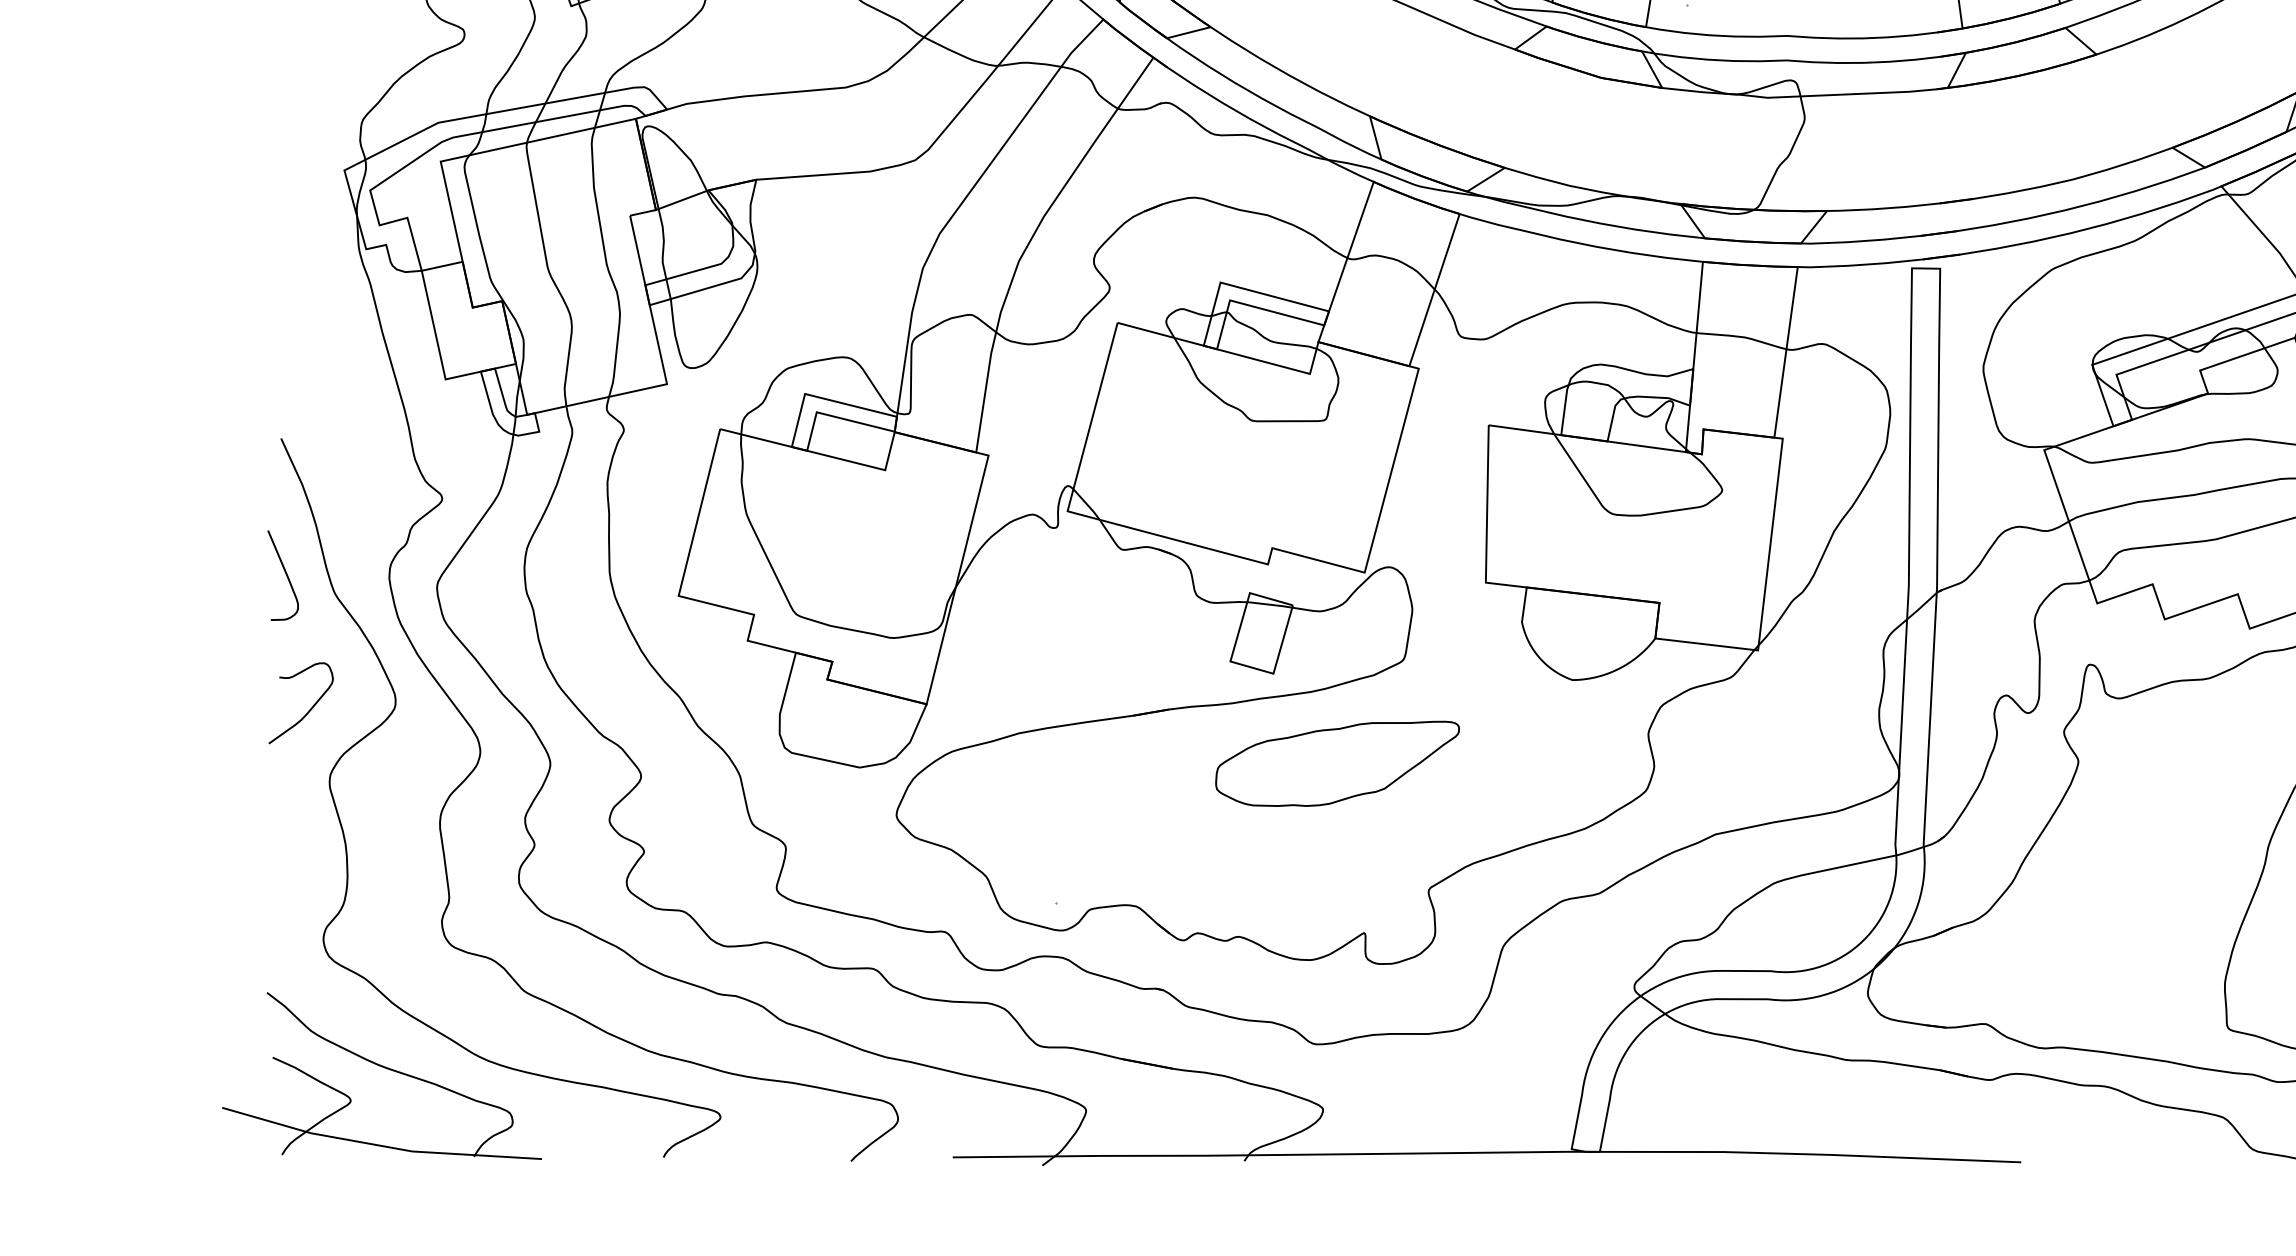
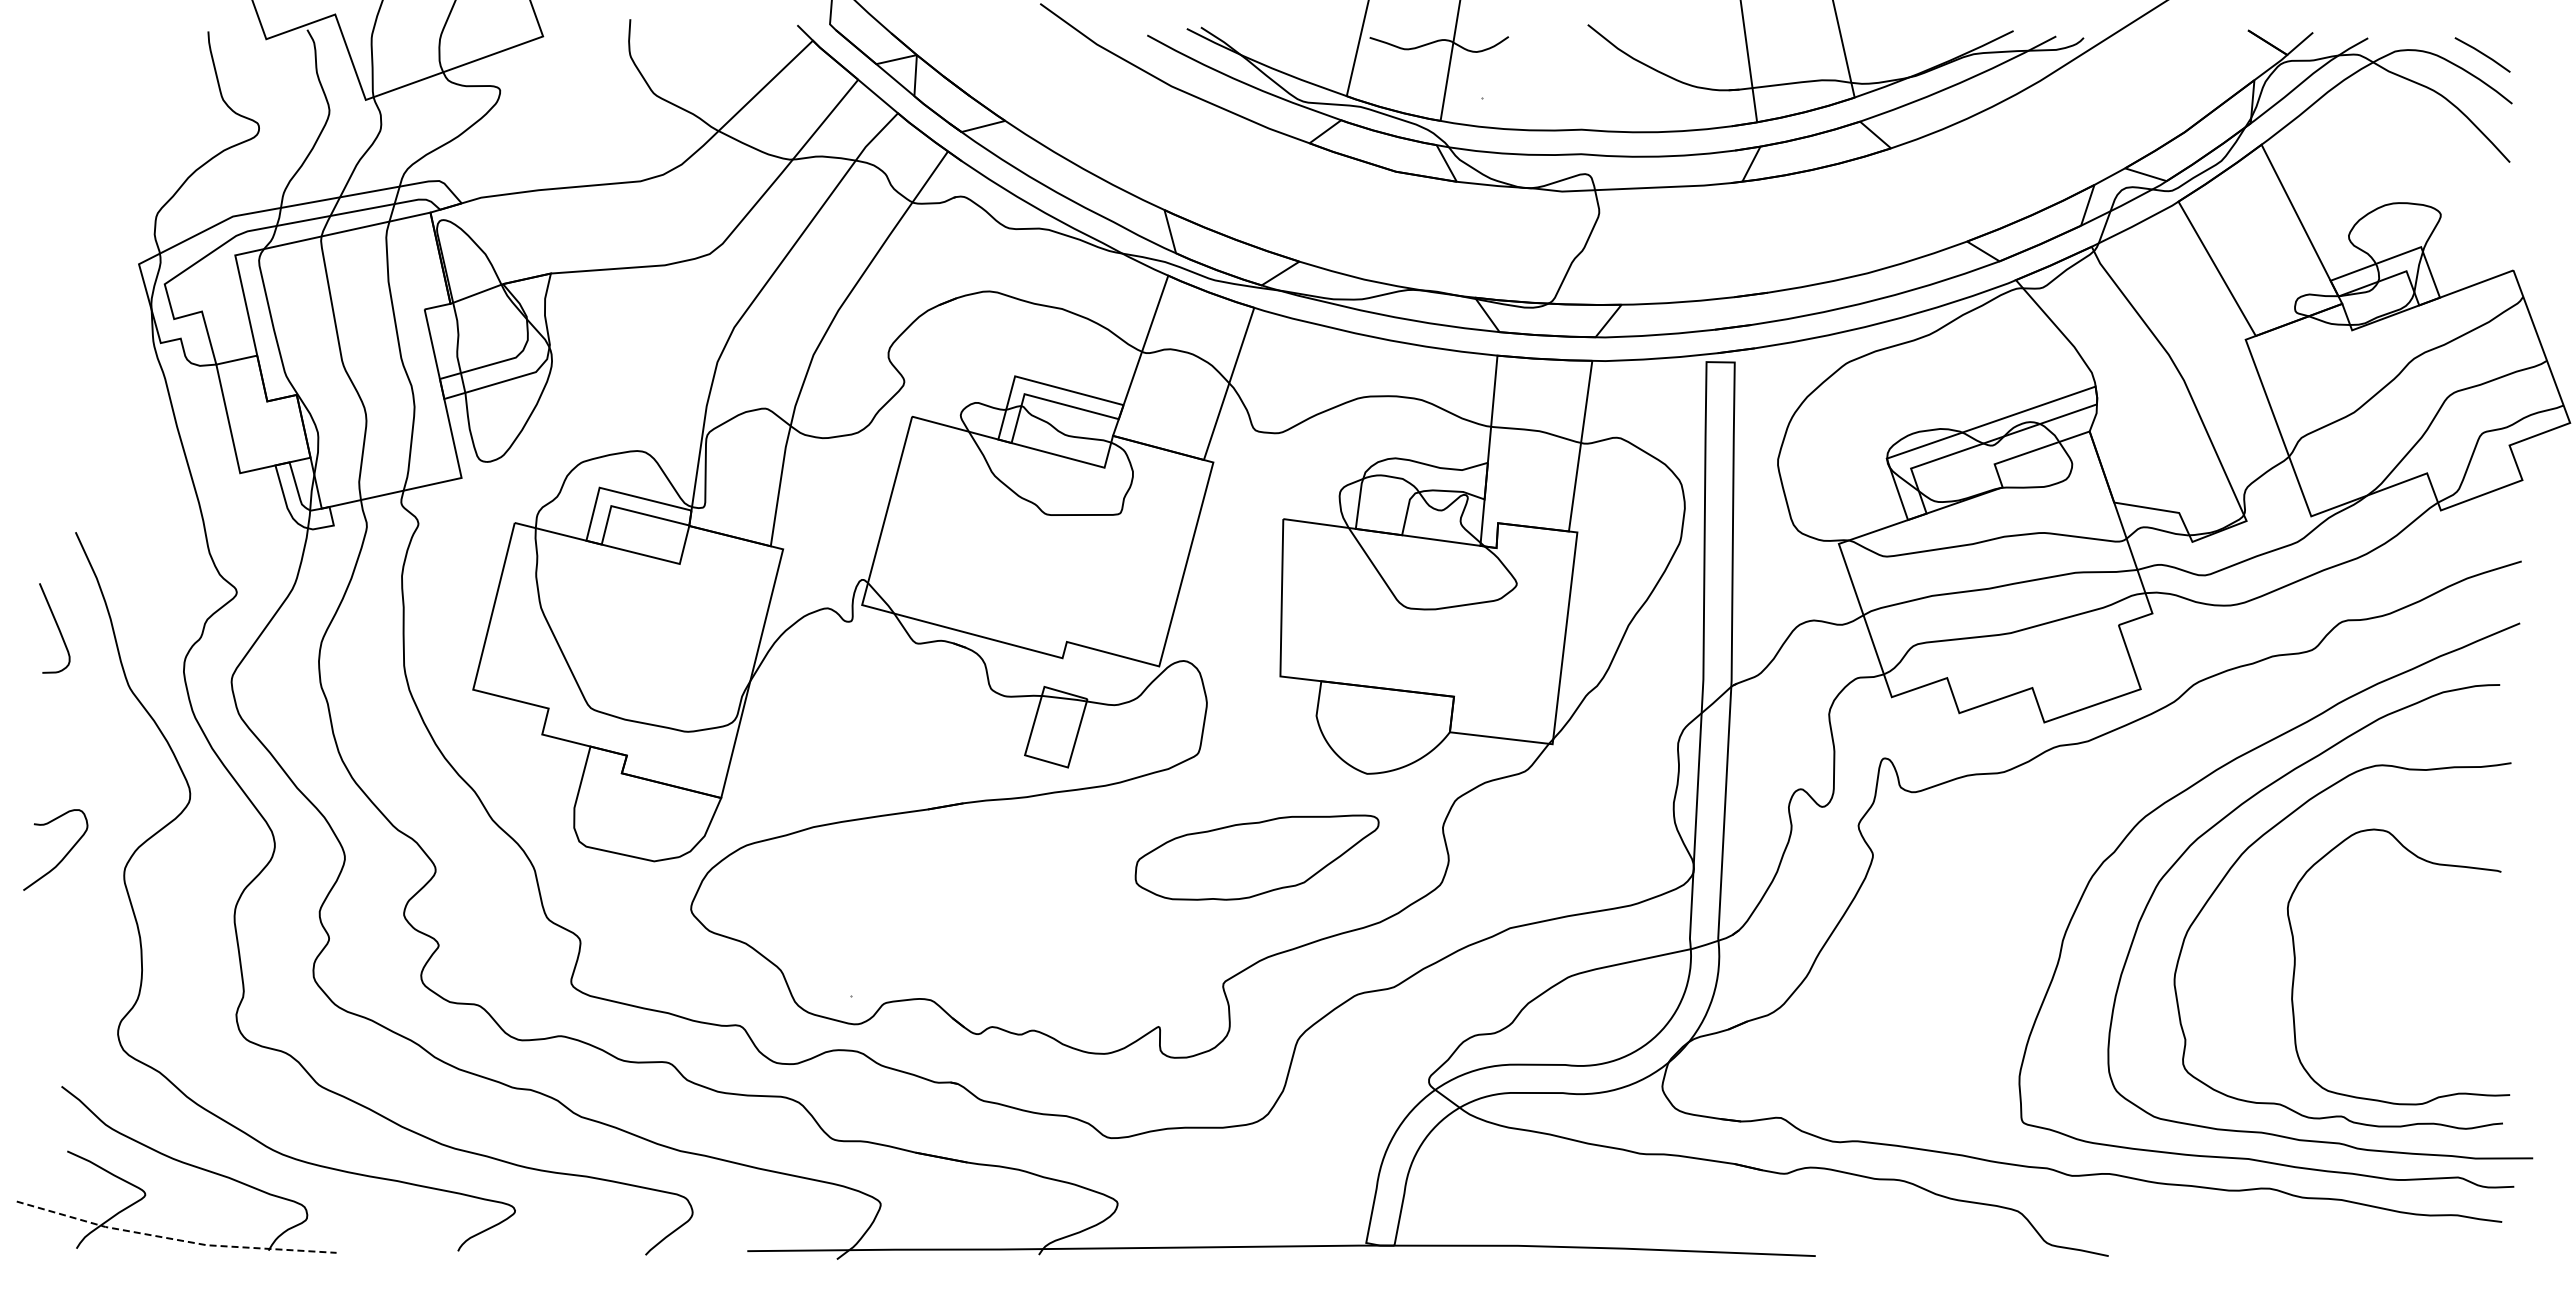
curve: (285, 575) -> (57, 628), moved
curve: (309, 708) -> (64, 855), moved
part: (1336, 763) -> (1256, 857), moved
line: (380, 1145) -> (175, 1239), solid -> dashed

